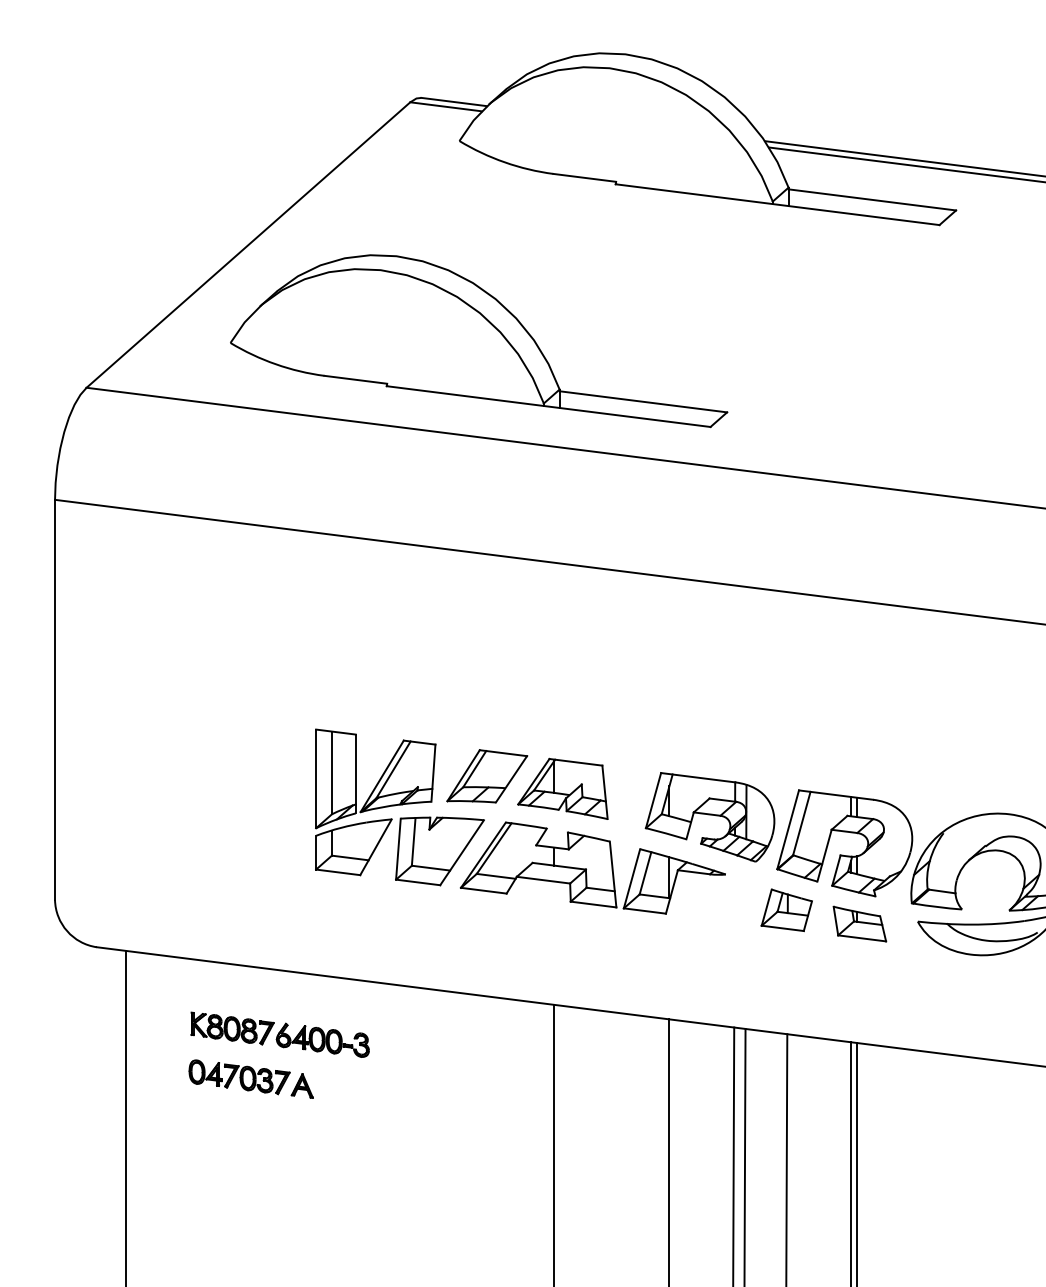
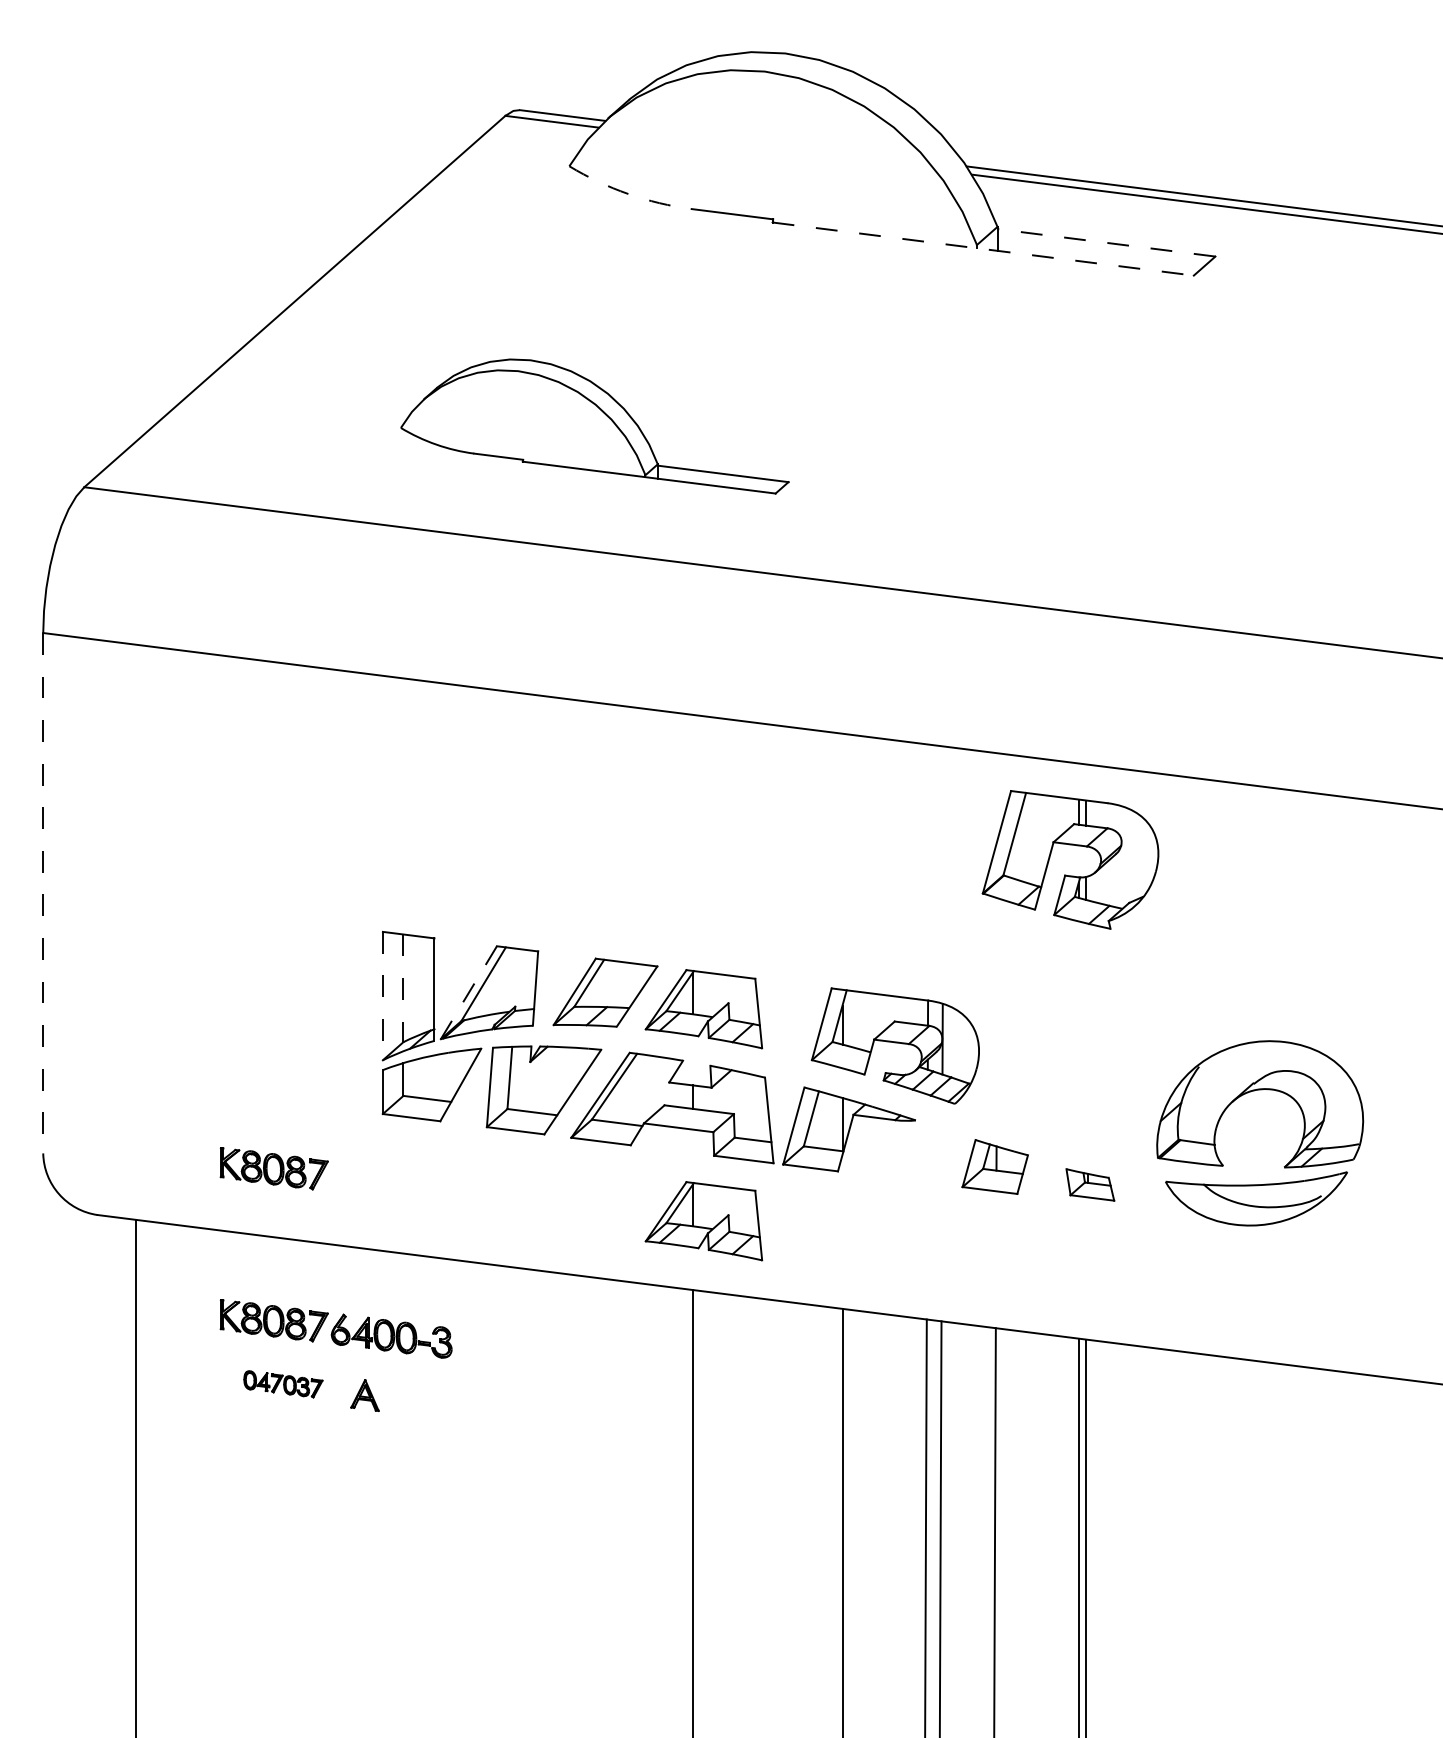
arc: (504, 162) -> (628, 194), solid -> dashed
line: (872, 199) -> (1106, 242), solid -> dashed
line: (777, 205) -> (983, 249), solid -> dashed
part: (478, 341) -> (594, 426), size x0.6
line: (55, 700) -> (43, 893), solid -> dashed
line: (331, 773) -> (403, 988), solid -> dashed
line: (381, 776) -> (468, 993), solid -> dashed
line: (315, 779) -> (382, 996), solid -> dashed
part: (844, 832) -> (1070, 845), moved
part: (232, 911) -> (273, 1168), added
part: (860, 923) -> (1090, 1184), size x0.7
part: (562, 952) -> (703, 1221), added
part: (239, 1077) -> (283, 1384), size x0.6

